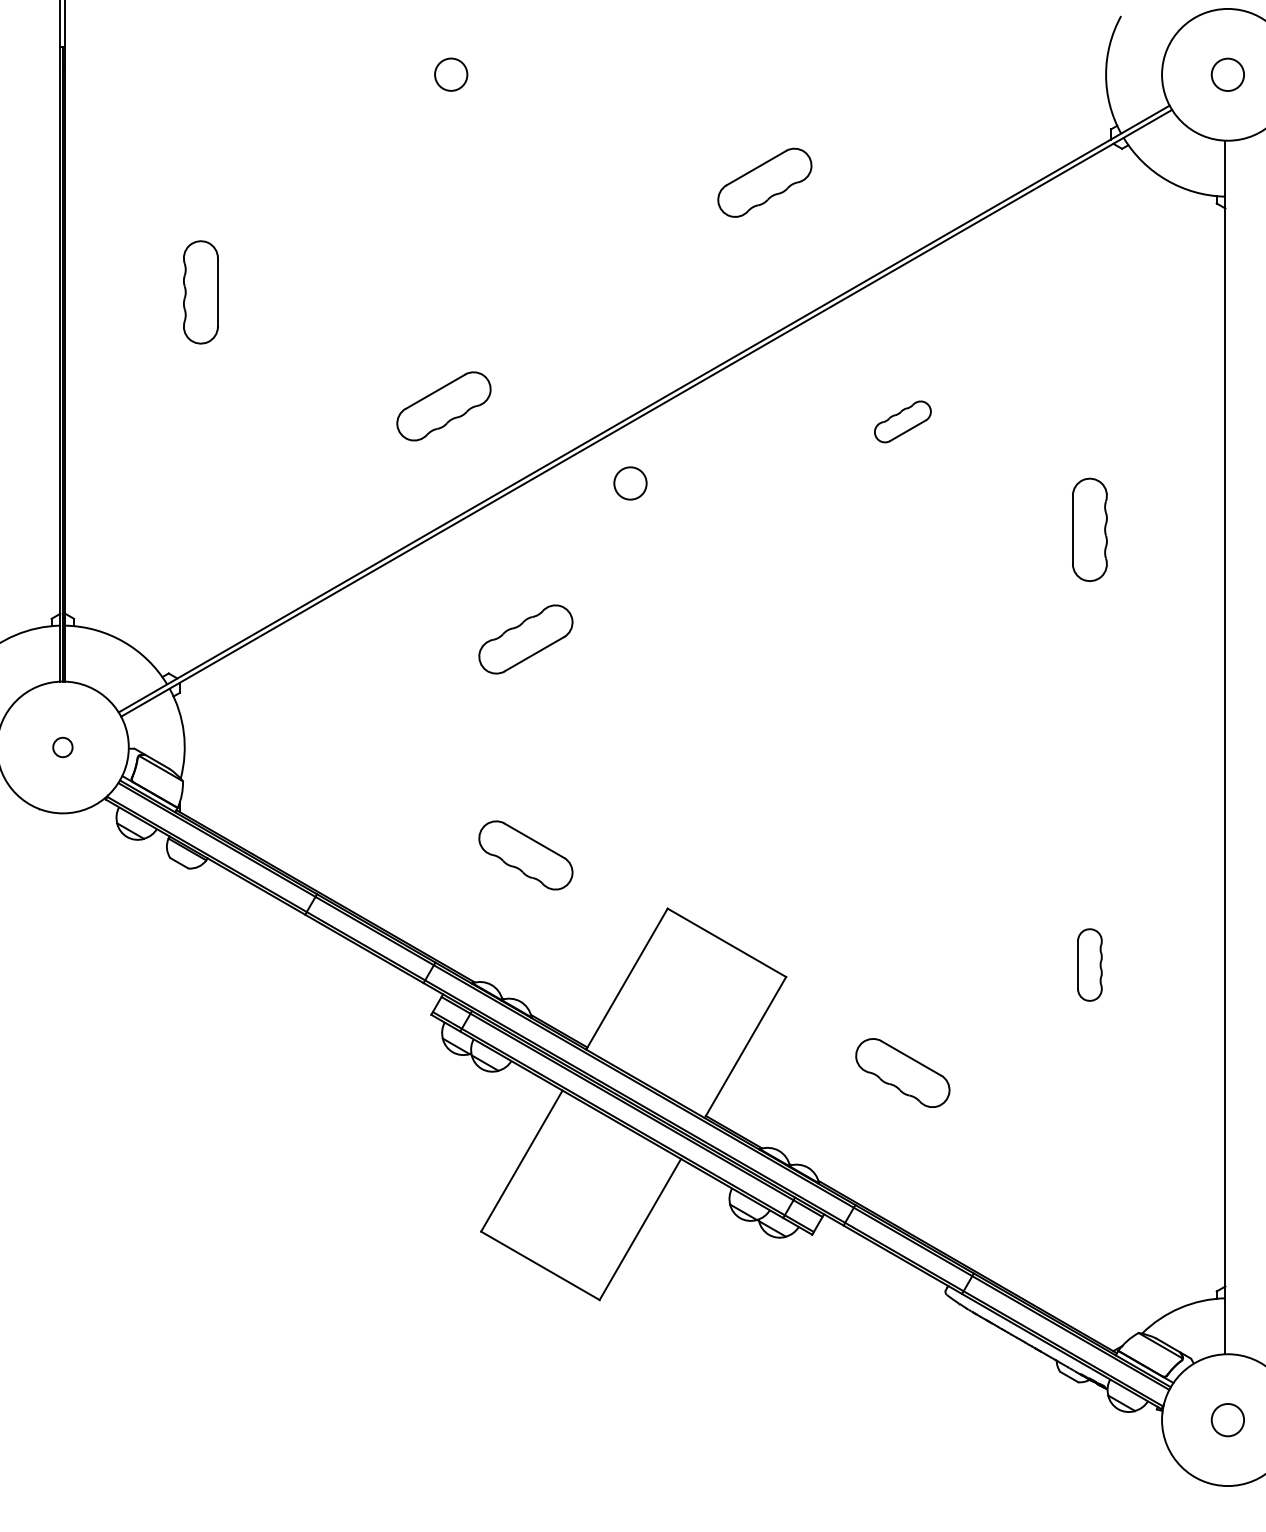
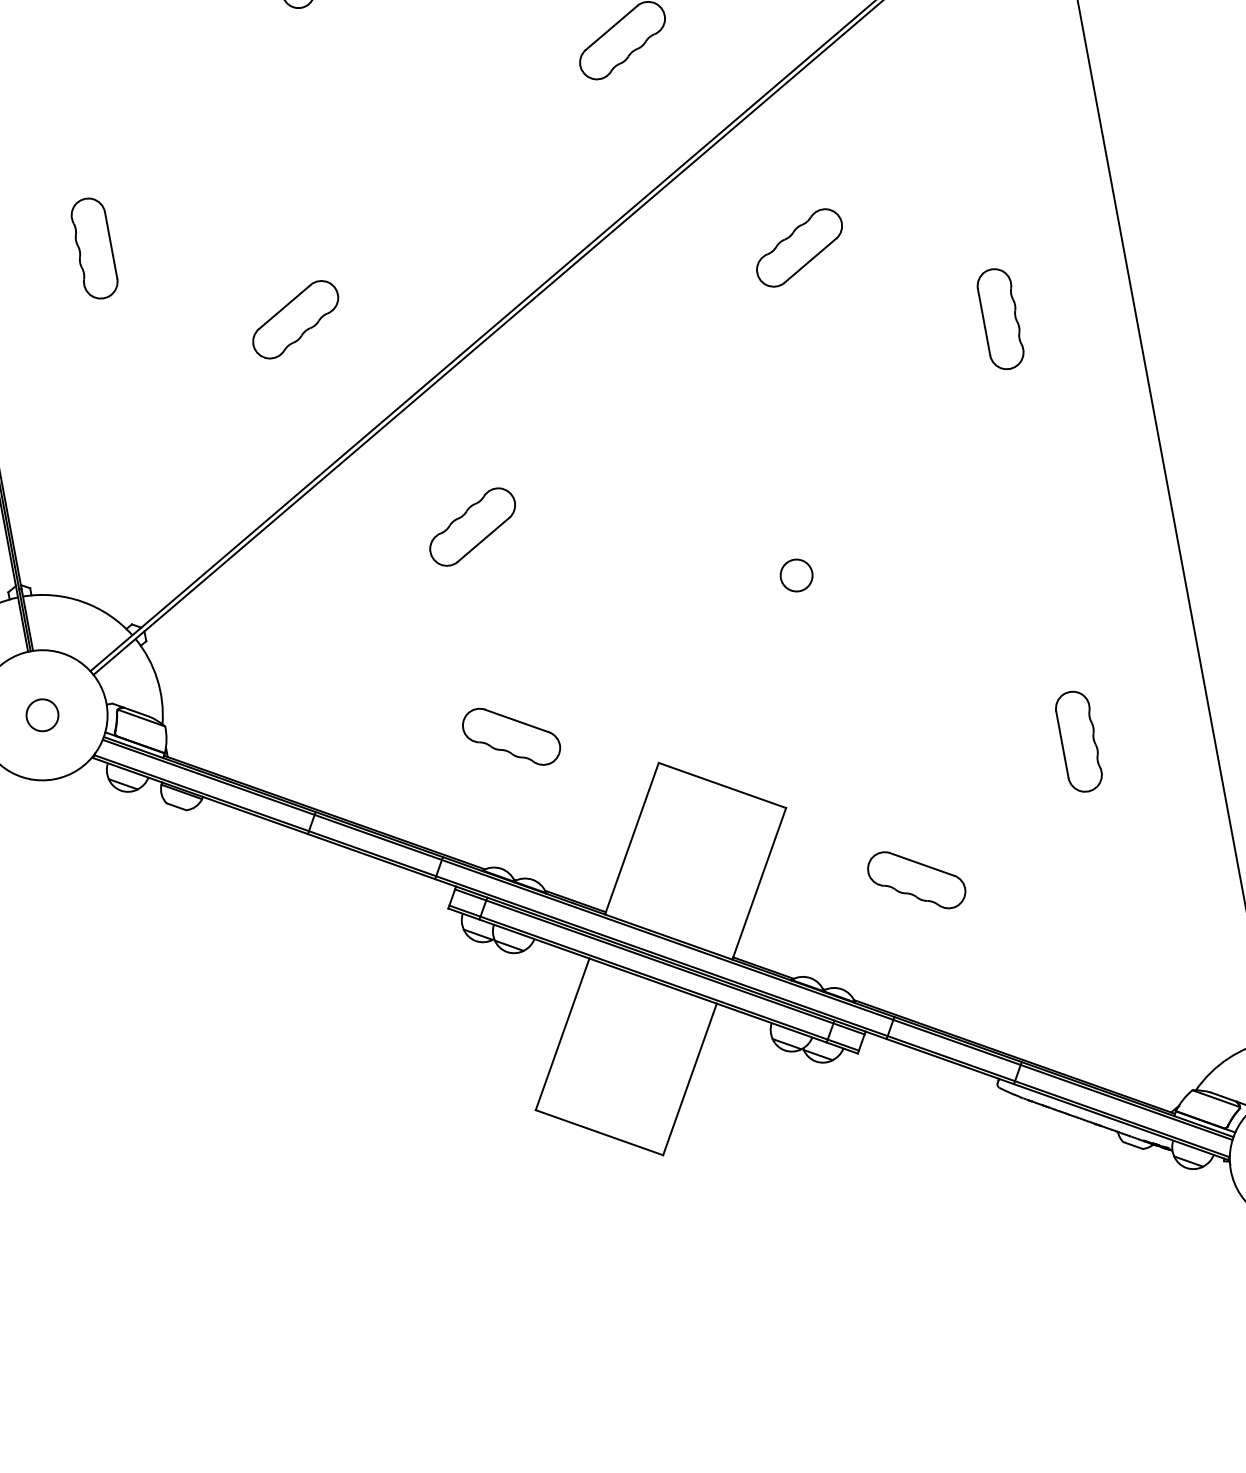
part: (443, 406) -> (295, 319), moved
part: (902, 421) -> (799, 247), size x1.67
circle: (630, 483) -> (796, 575), moved
circle: (62, 747) -> (42, 715), size x1.67
part: (1089, 964) -> (1078, 741), size x1.43

